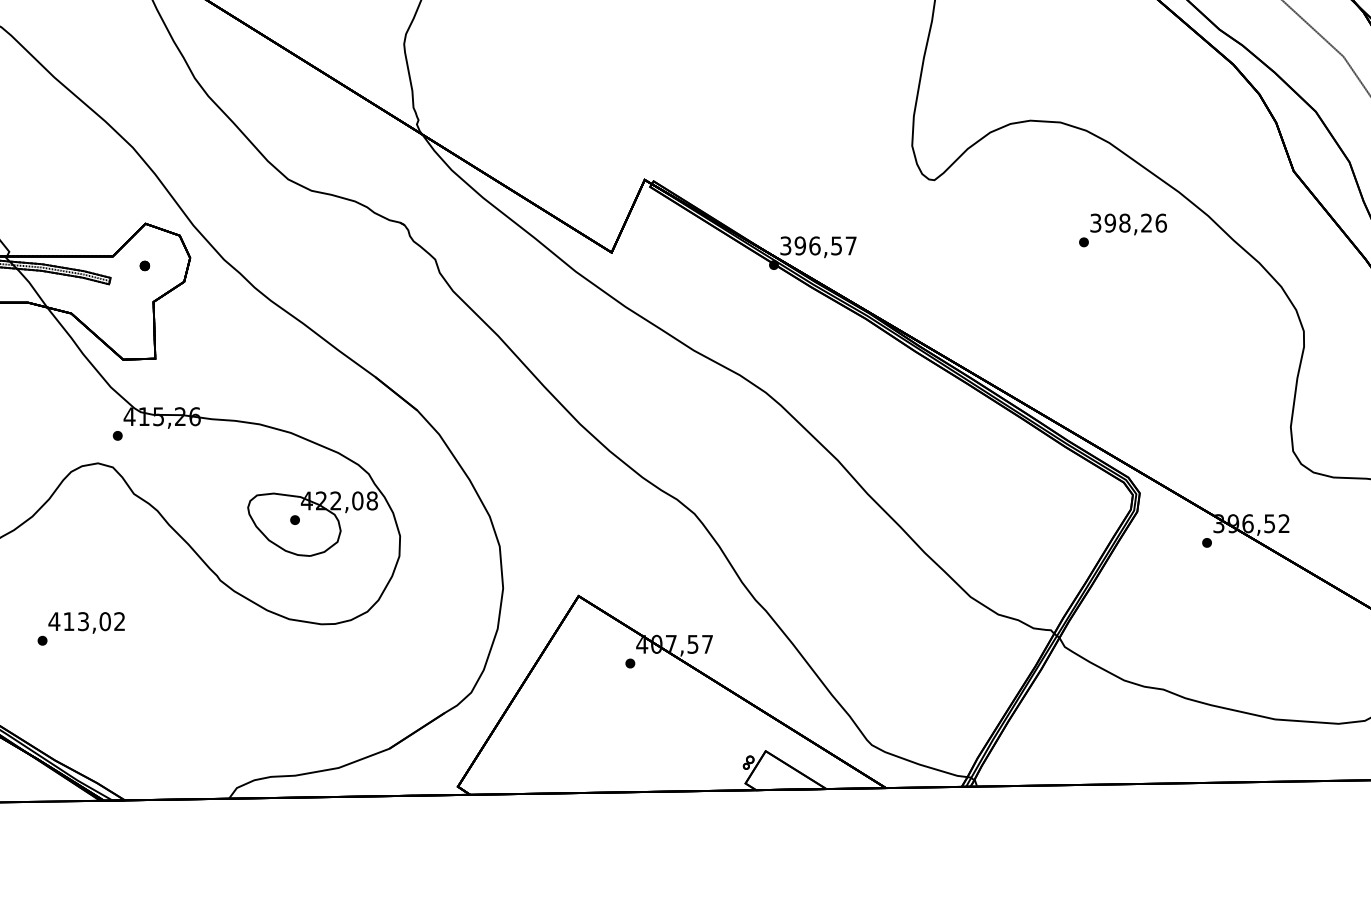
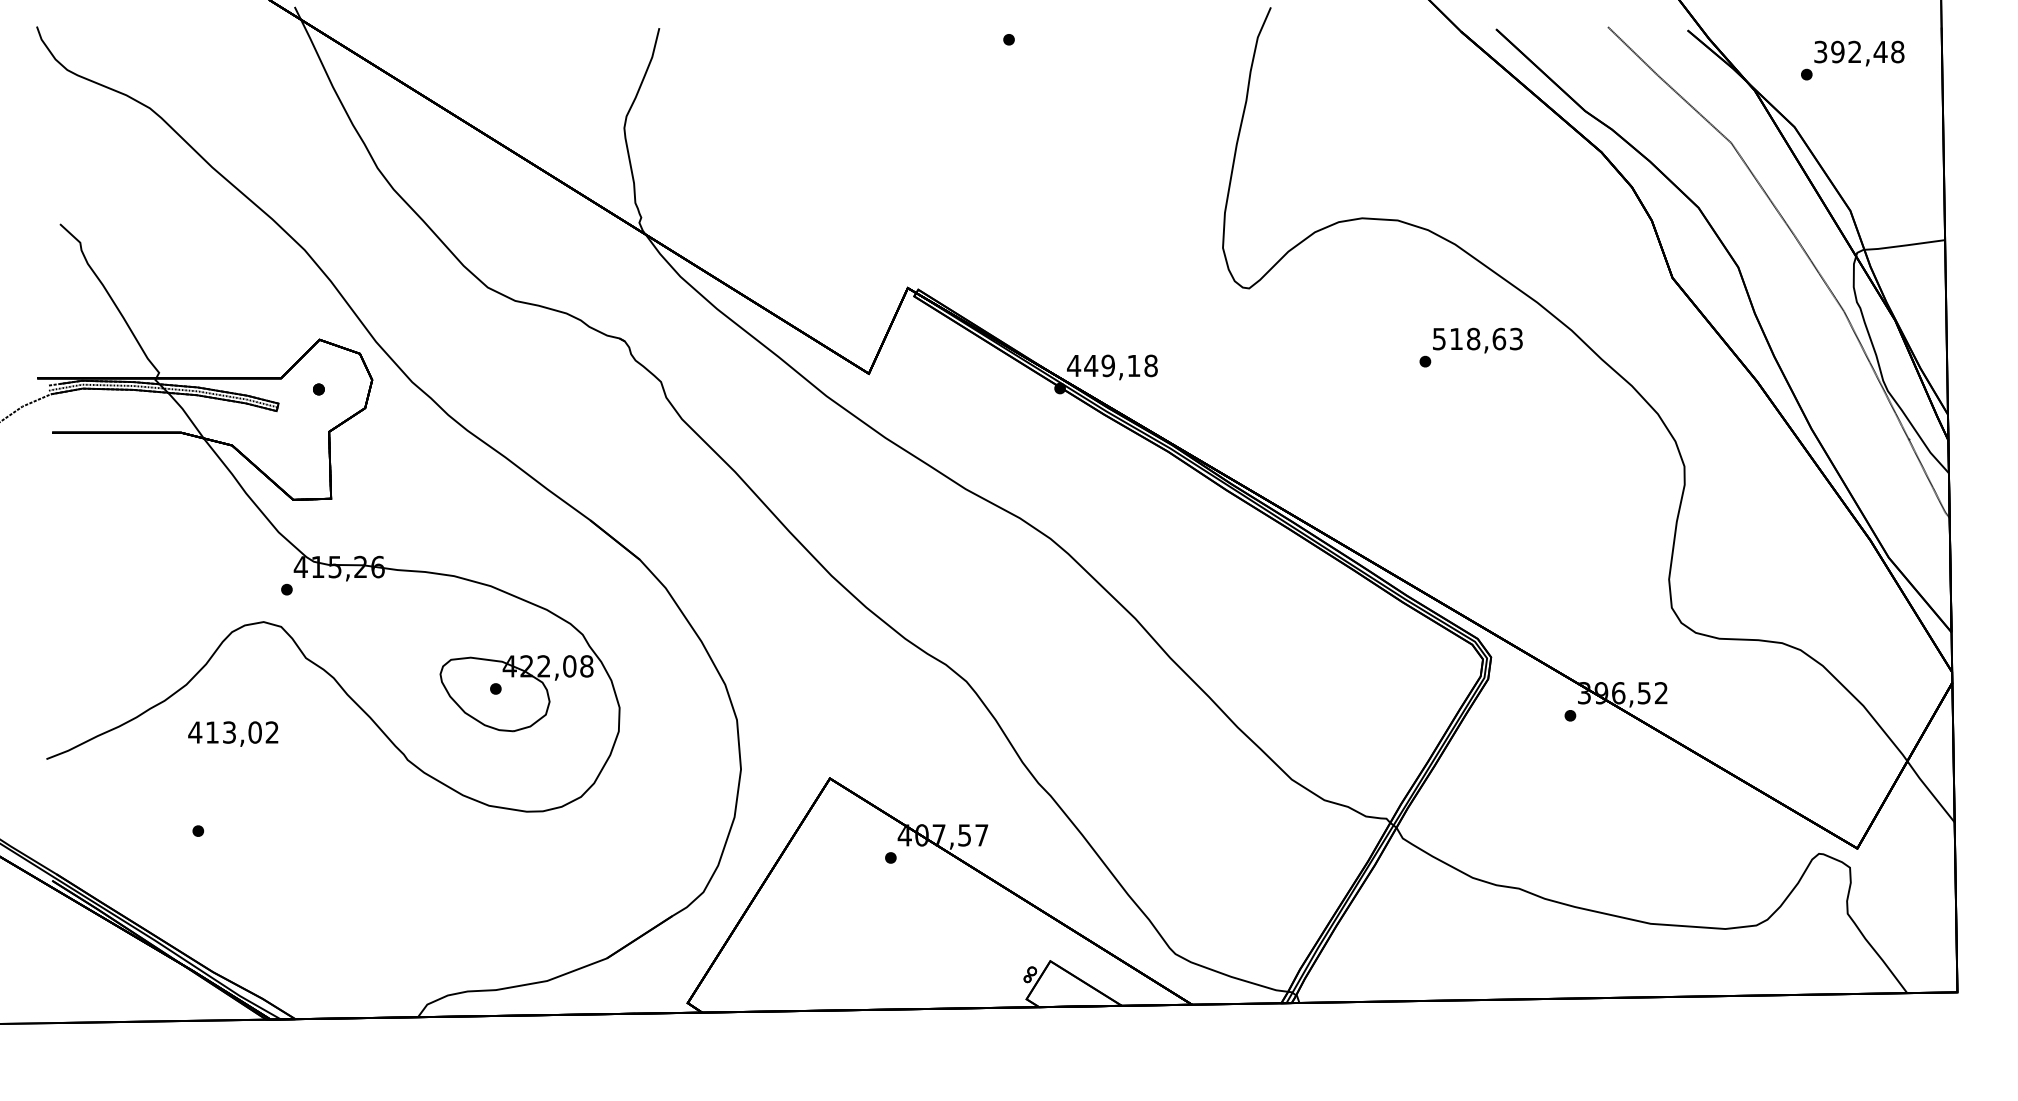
text: (1129, 222) -> (1478, 338), 398,26 -> 518,63
text: (818, 245) -> (1112, 365), 396,57 -> 449,18
text: (86, 622) -> (233, 733), moved

